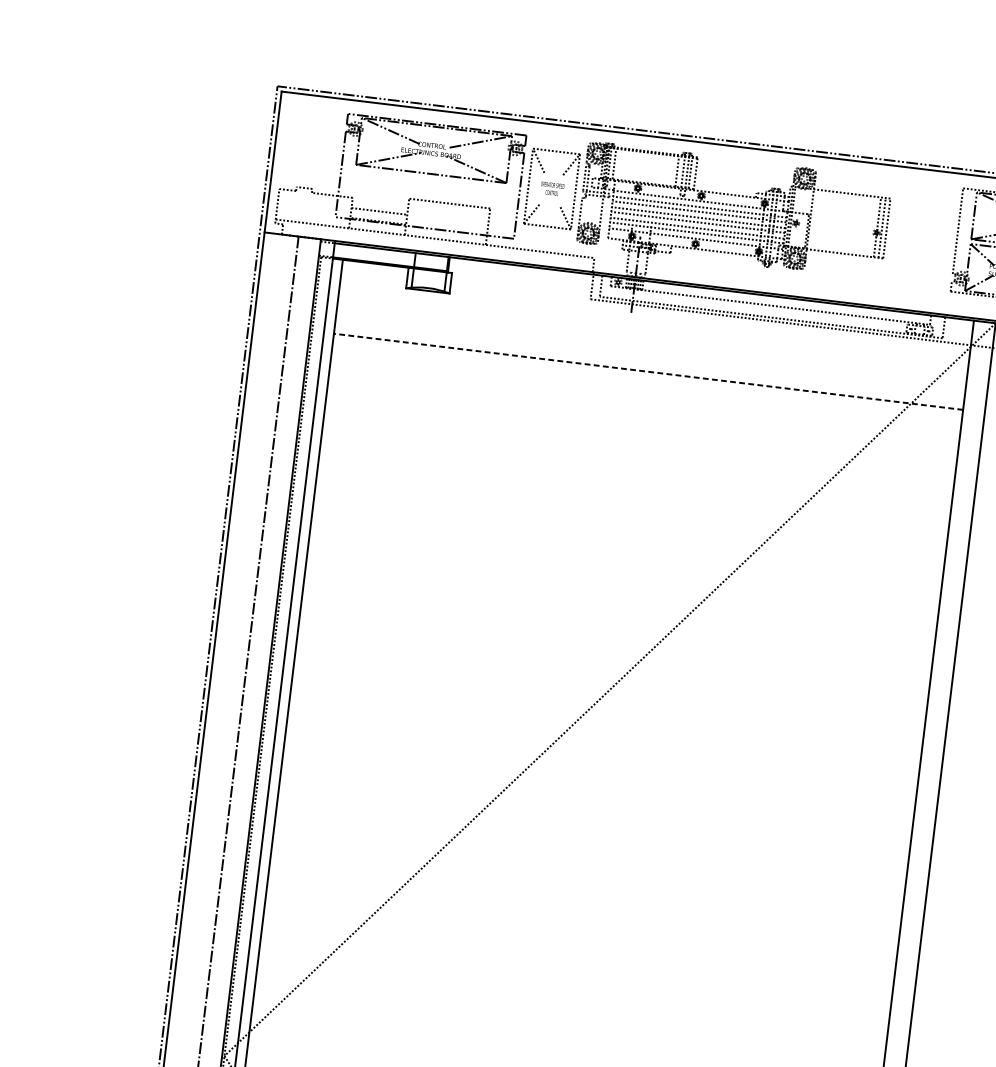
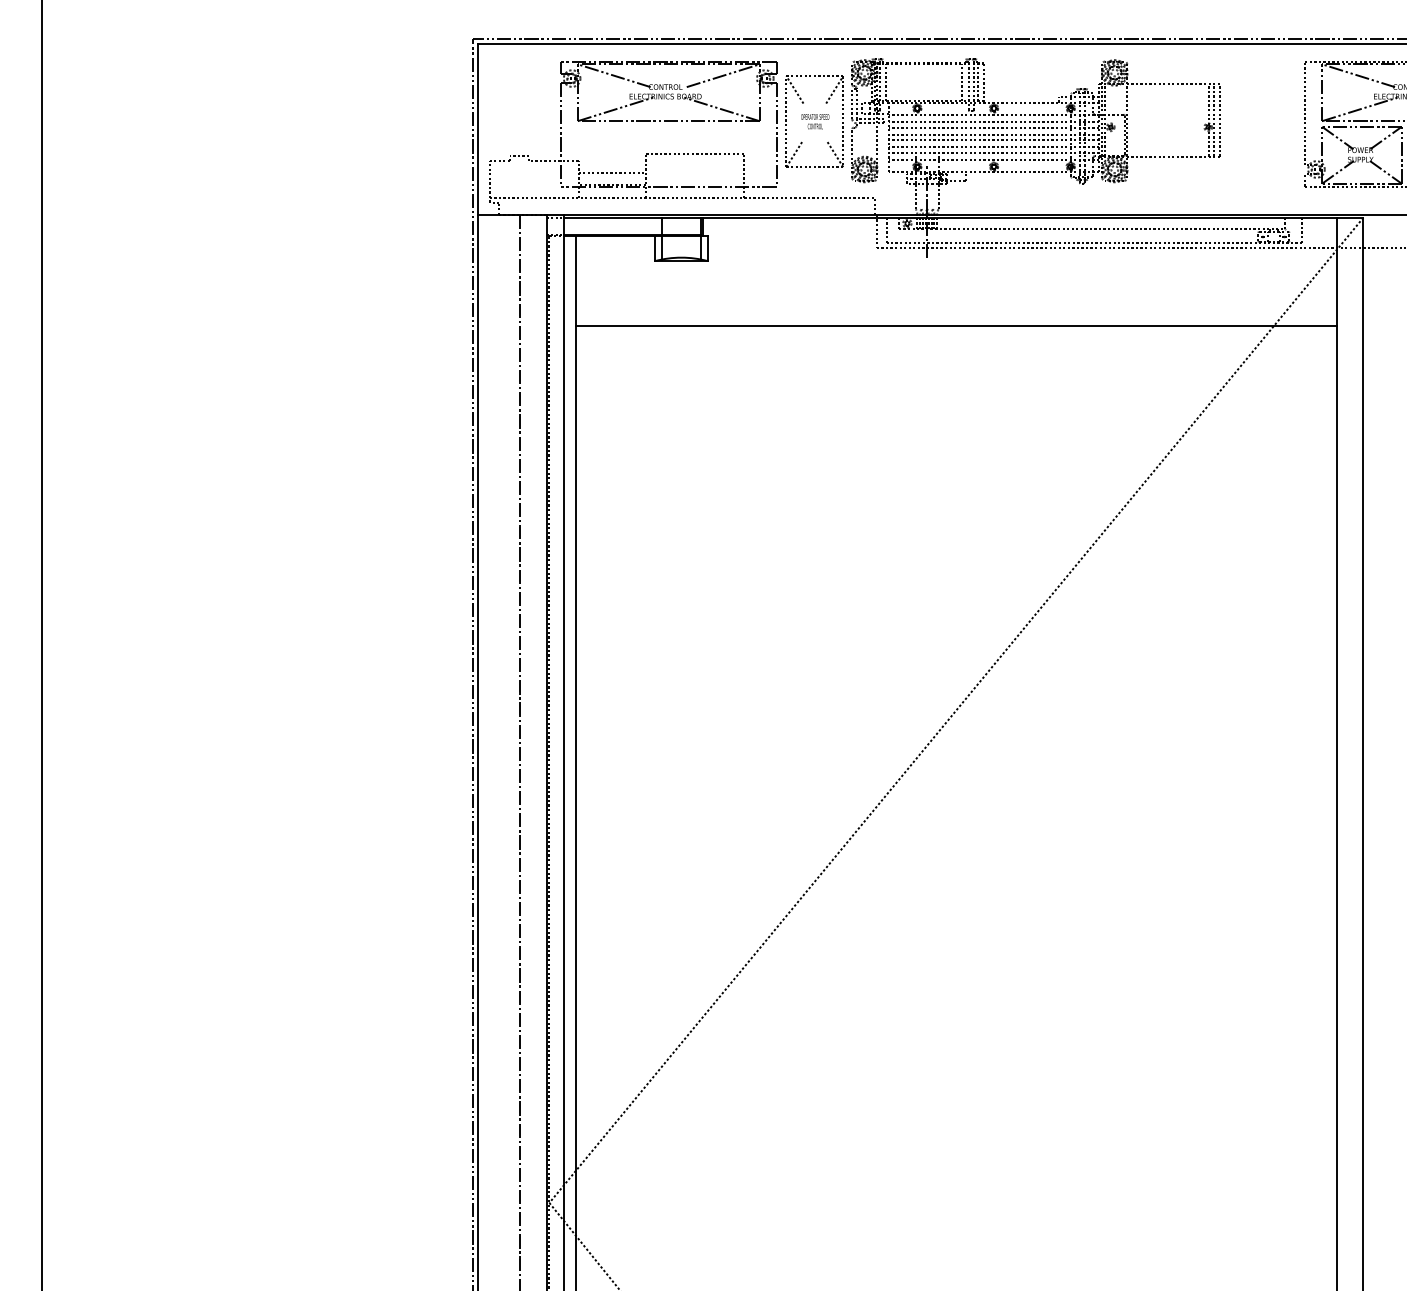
line: (648, 371) -> (956, 325), dashed -> solid

